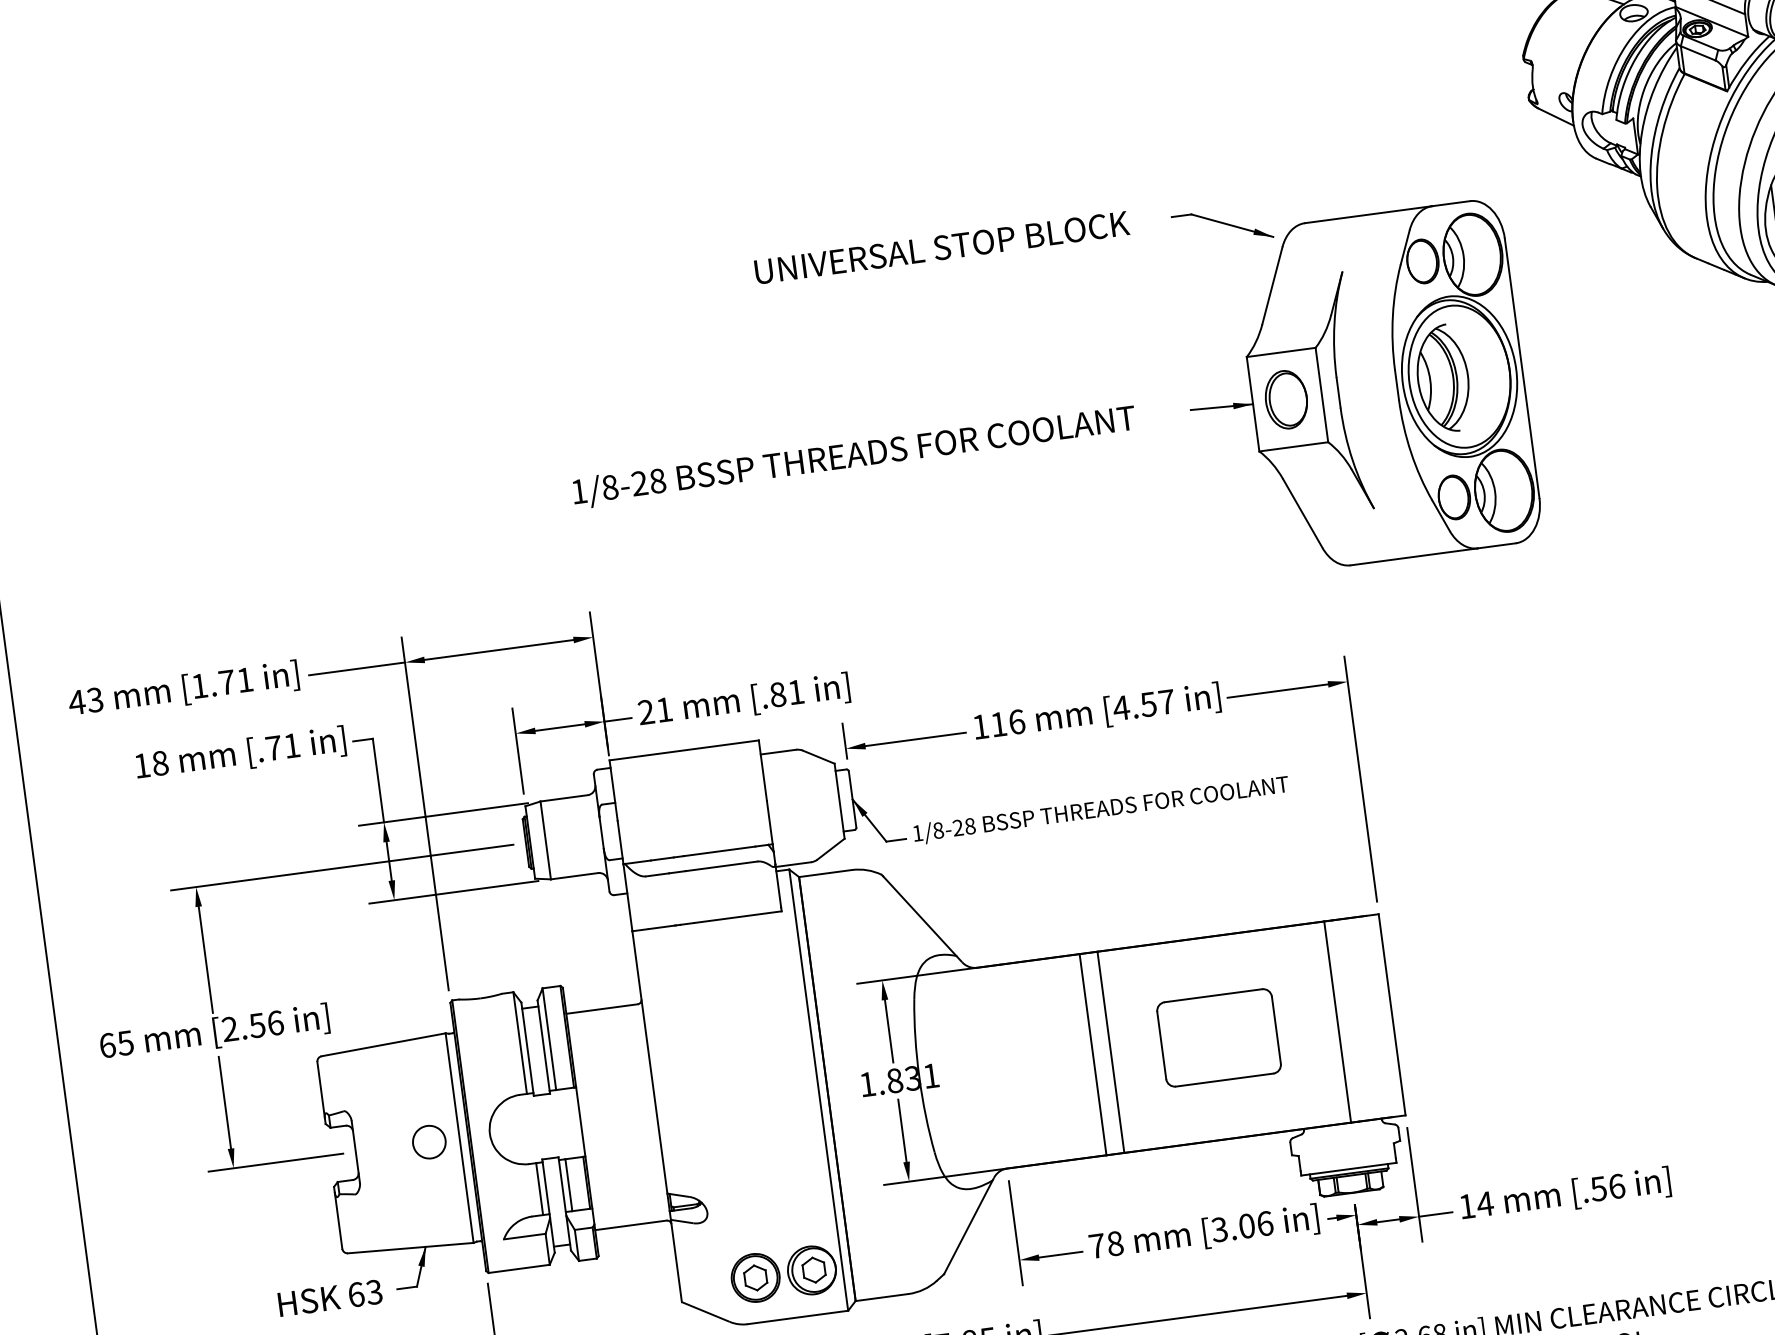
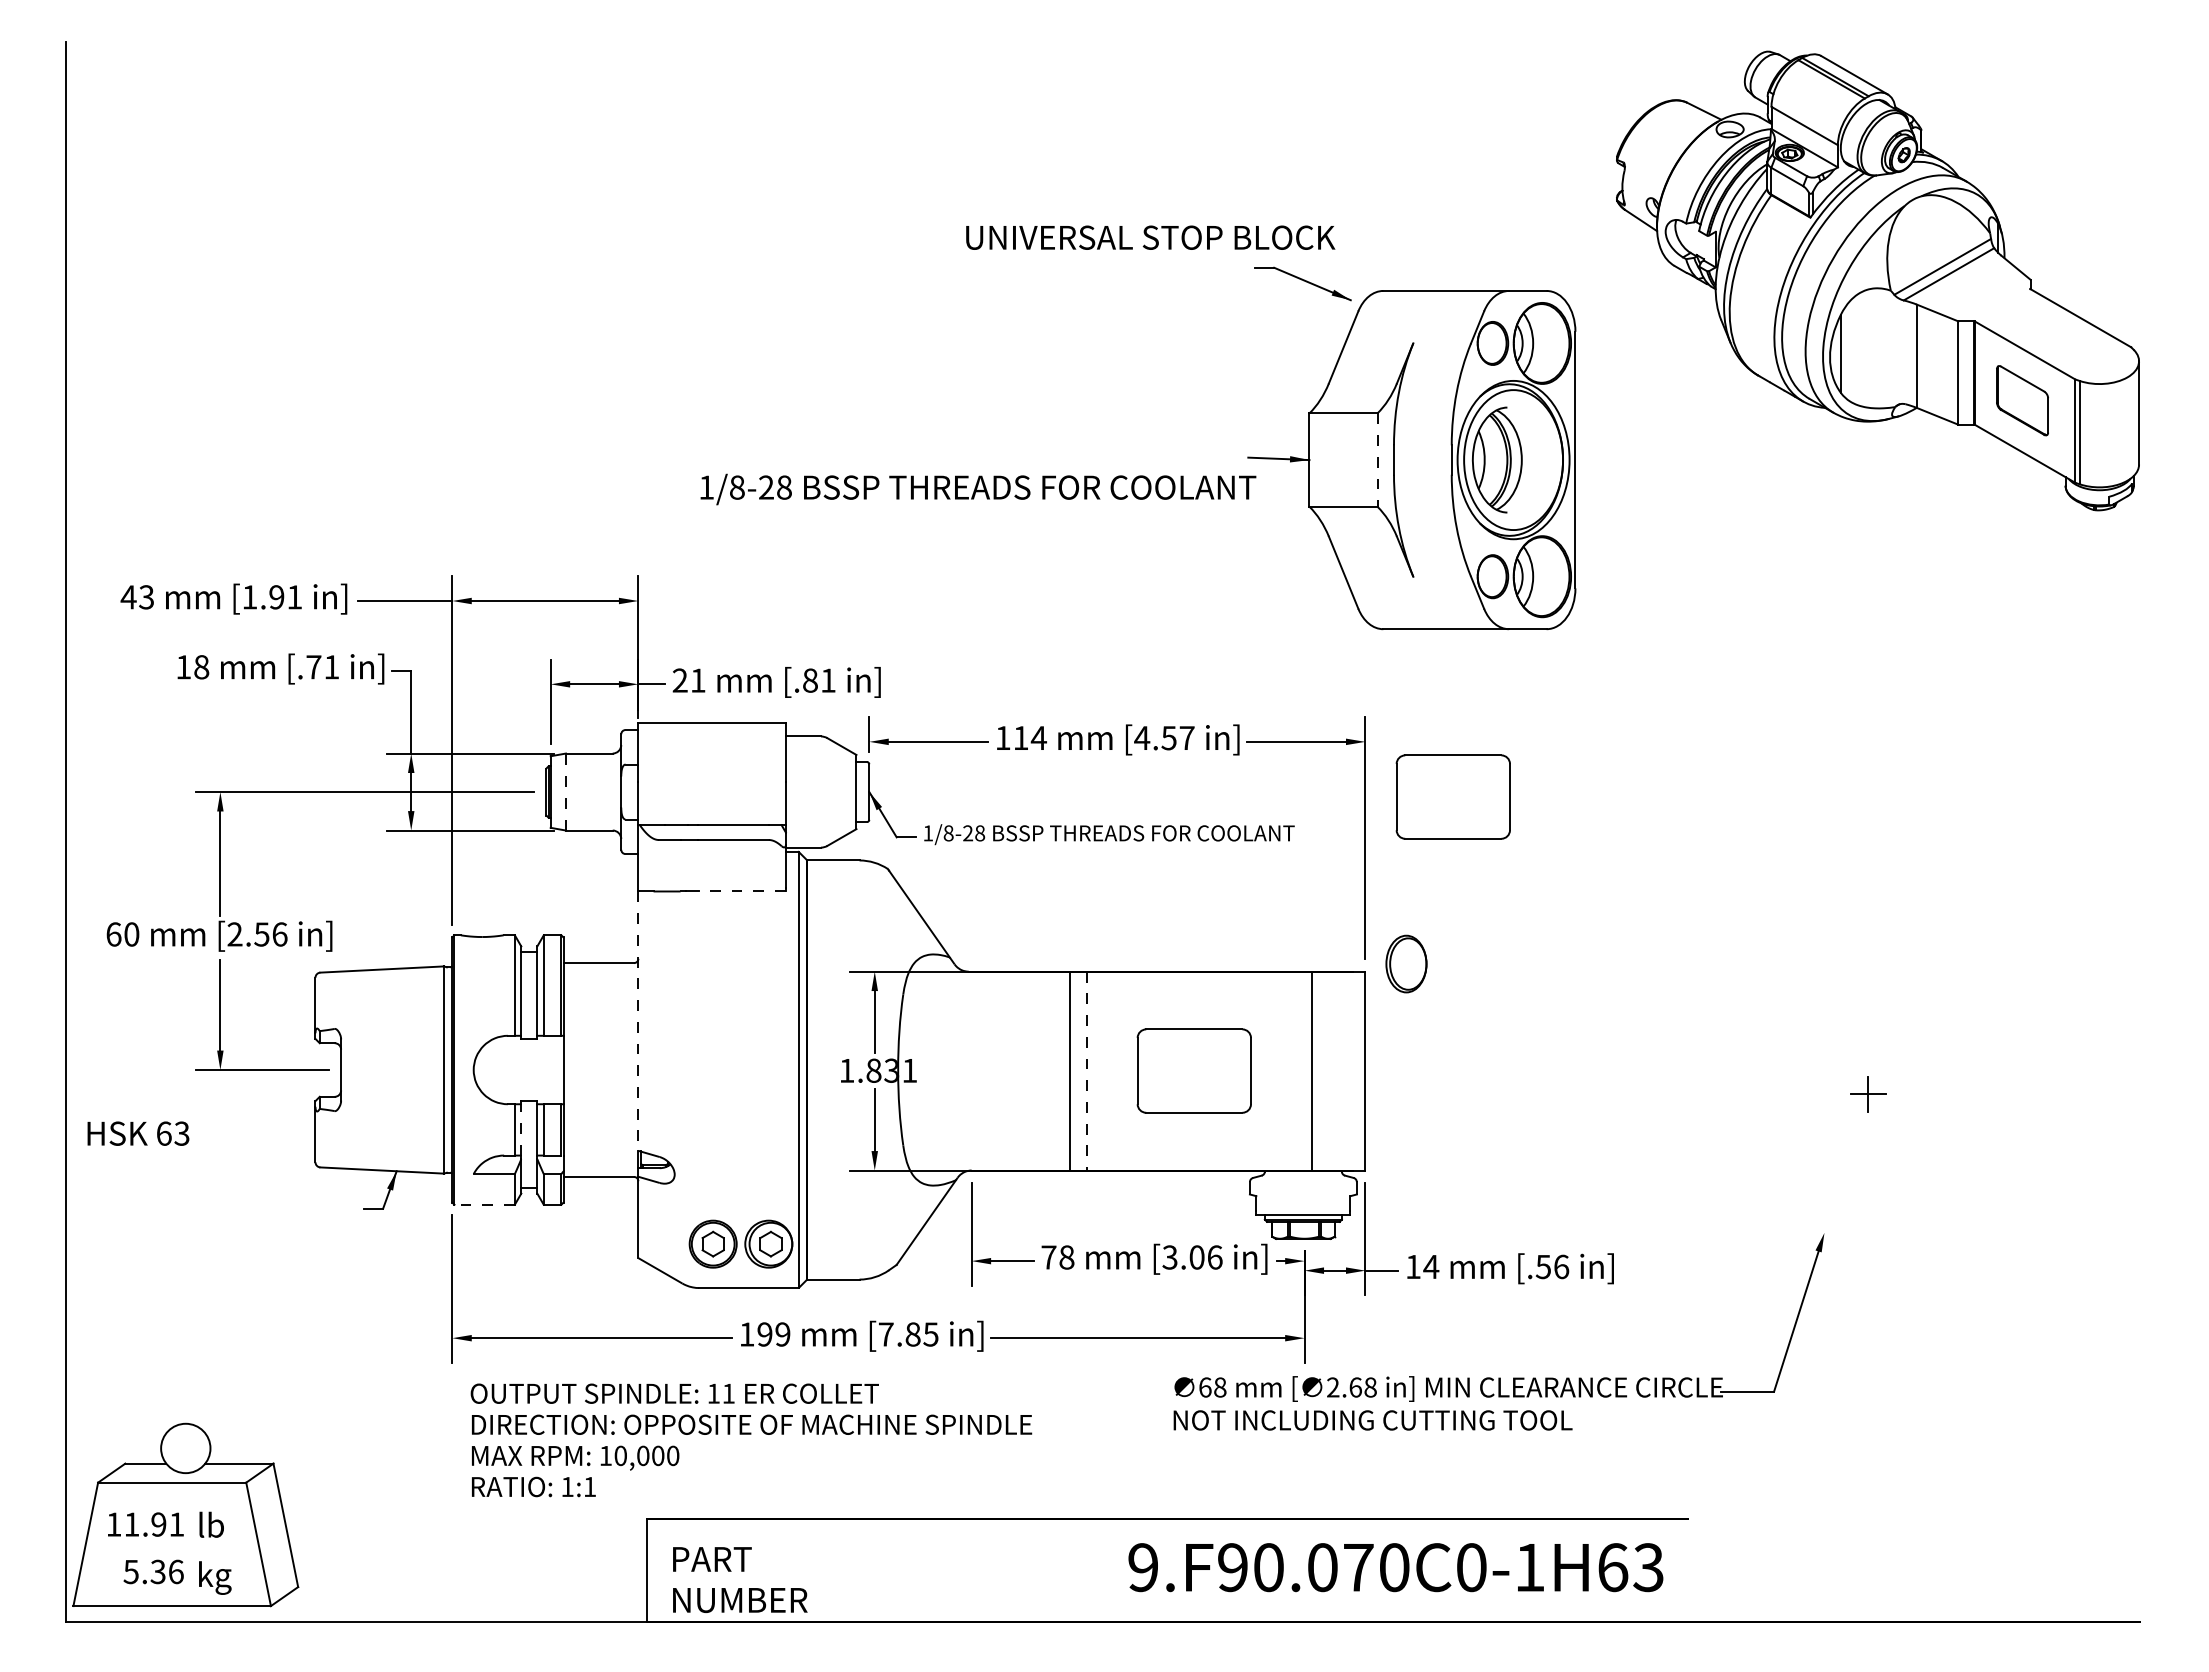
text: (941, 247) -> (1150, 237), moved
line: (1321, 395) -> (1377, 460), solid -> dashed
part: (1286, 399) -> (1406, 963), moved
text: (854, 456) -> (978, 489), moved
text: (226, 682) -> (276, 597), [1.71 -> [1.91
text: (1016, 722) -> (1038, 738), 116 -> 114
part: (1443, 725) -> (1452, 796), added
line: (545, 839) -> (565, 791), solid -> dashed
line: (737, 917) -> (742, 891), solid -> dashed
text: (125, 1043) -> (131, 934), 65 -> 60
line: (1111, 1052) -> (1087, 1071), solid -> dashed
line: (650, 1062) -> (638, 1021), solid -> dashed
part: (428, 1141) -> (413, 1069), removed
line: (546, 1187) -> (521, 1129), solid -> dashed
line: (518, 1268) -> (484, 1204), solid -> dashed
text: (330, 1297) -> (138, 1133), moved

